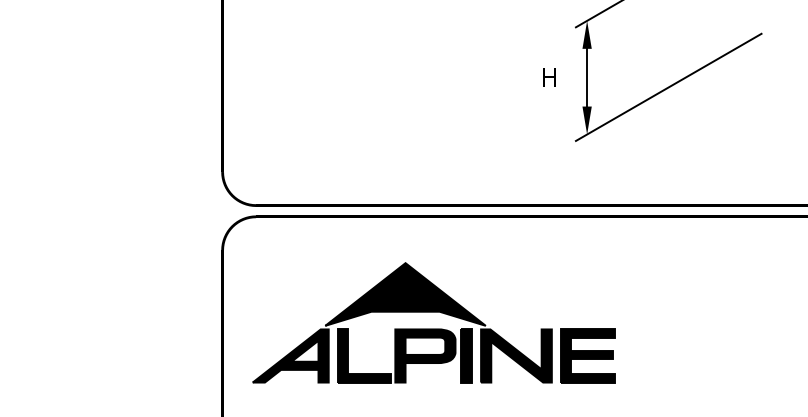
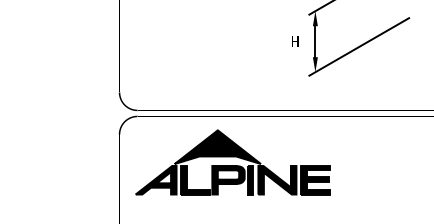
part: (432, 322) -> (232, 162), moved

